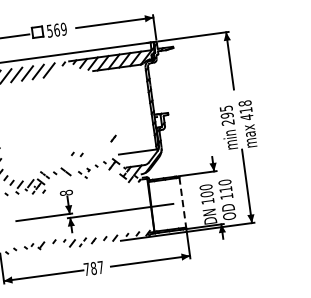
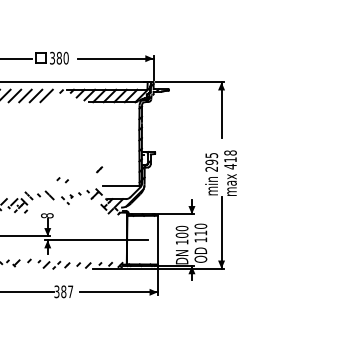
text: (57, 29) -> (59, 57), 569 -> 380
line: (182, 203) -> (157, 240), dashed -> solid
text: (86, 269) -> (56, 291), 787 -> 387

